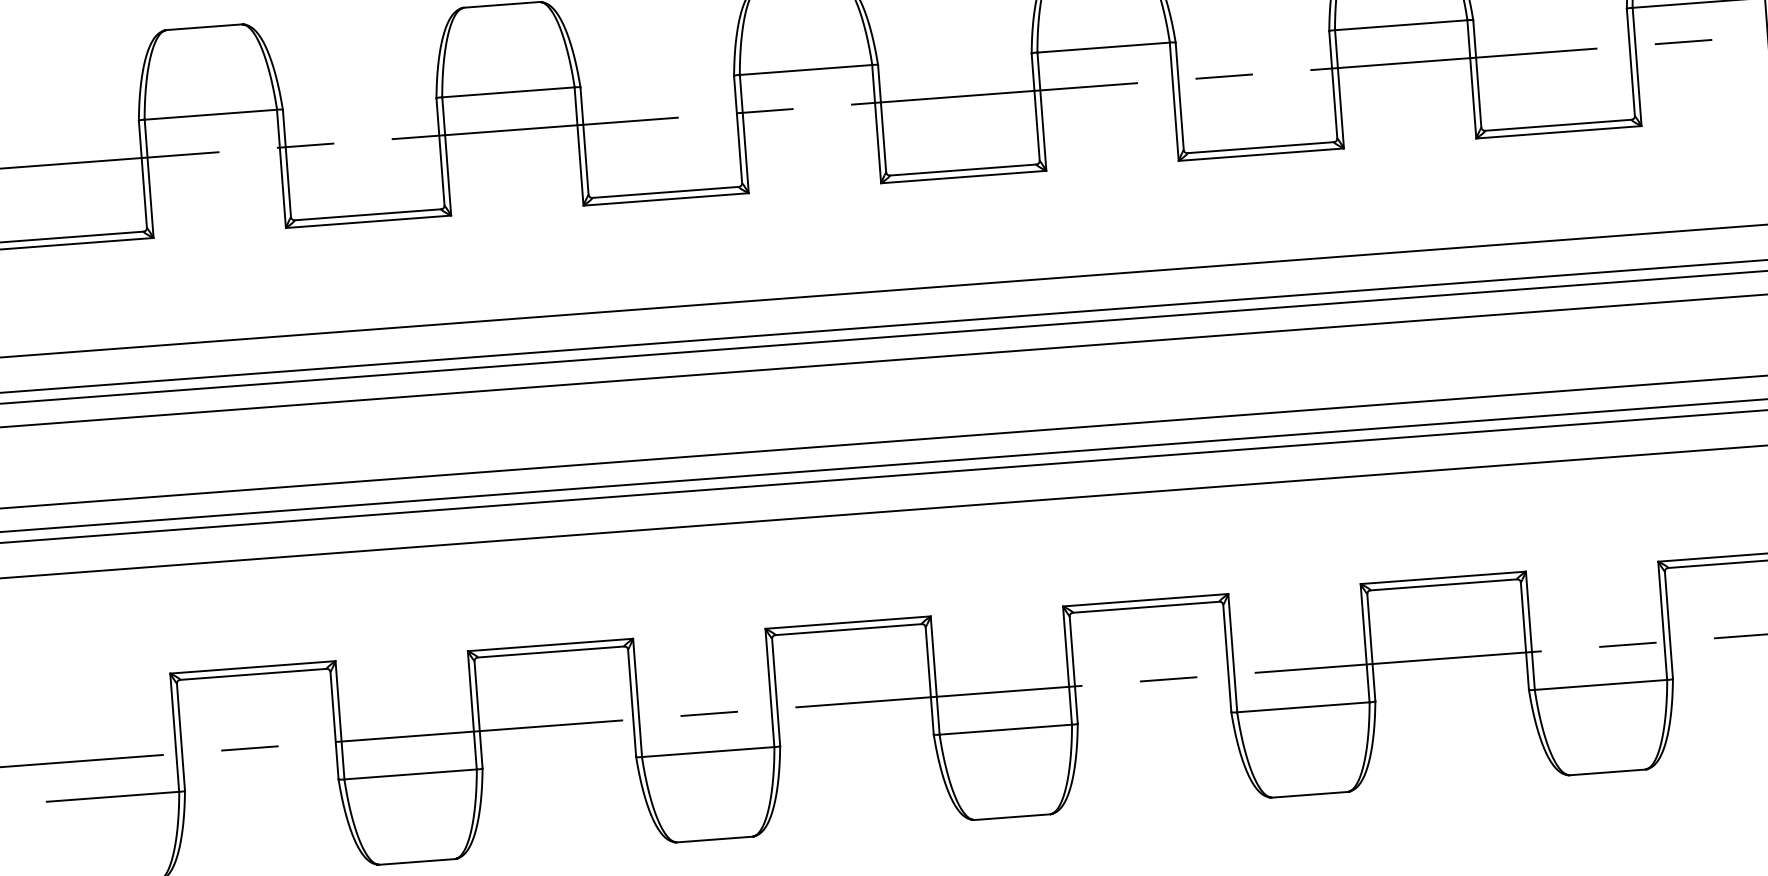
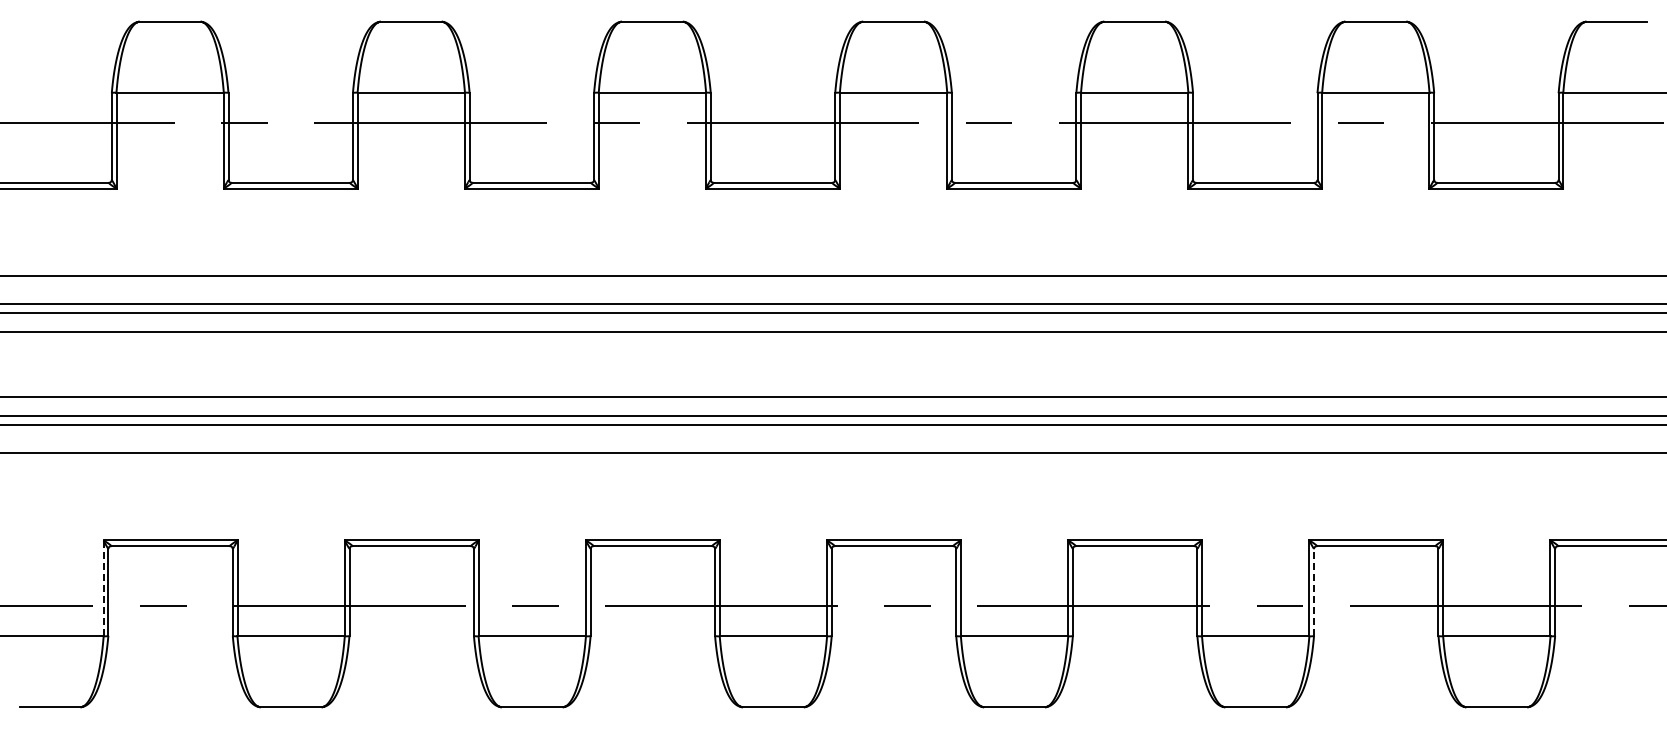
line: (1669, 624) -> (1314, 591), solid -> dashed
line: (174, 732) -> (103, 588), solid -> dashed

